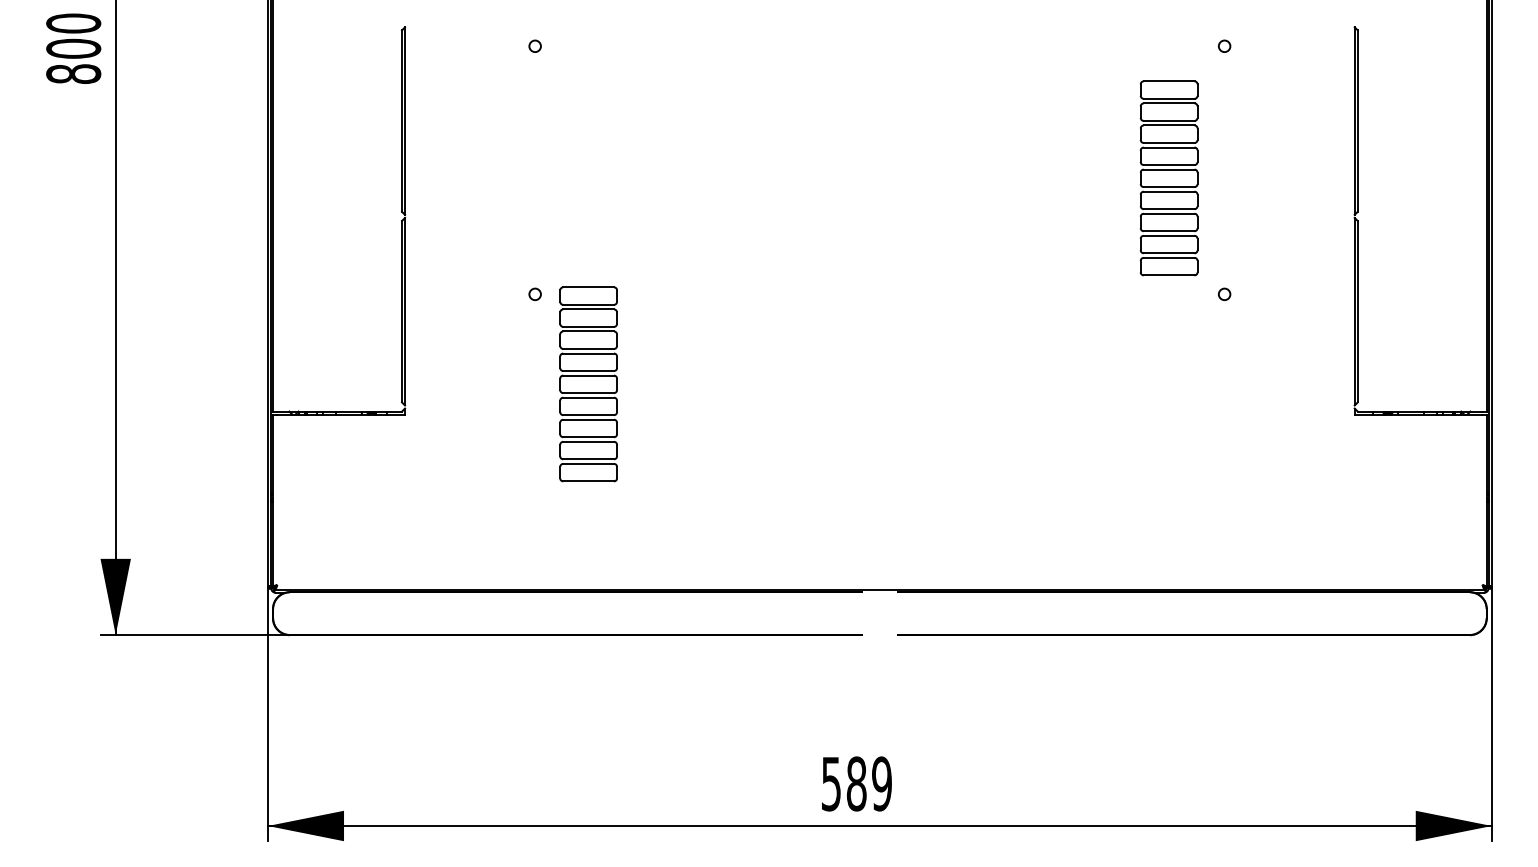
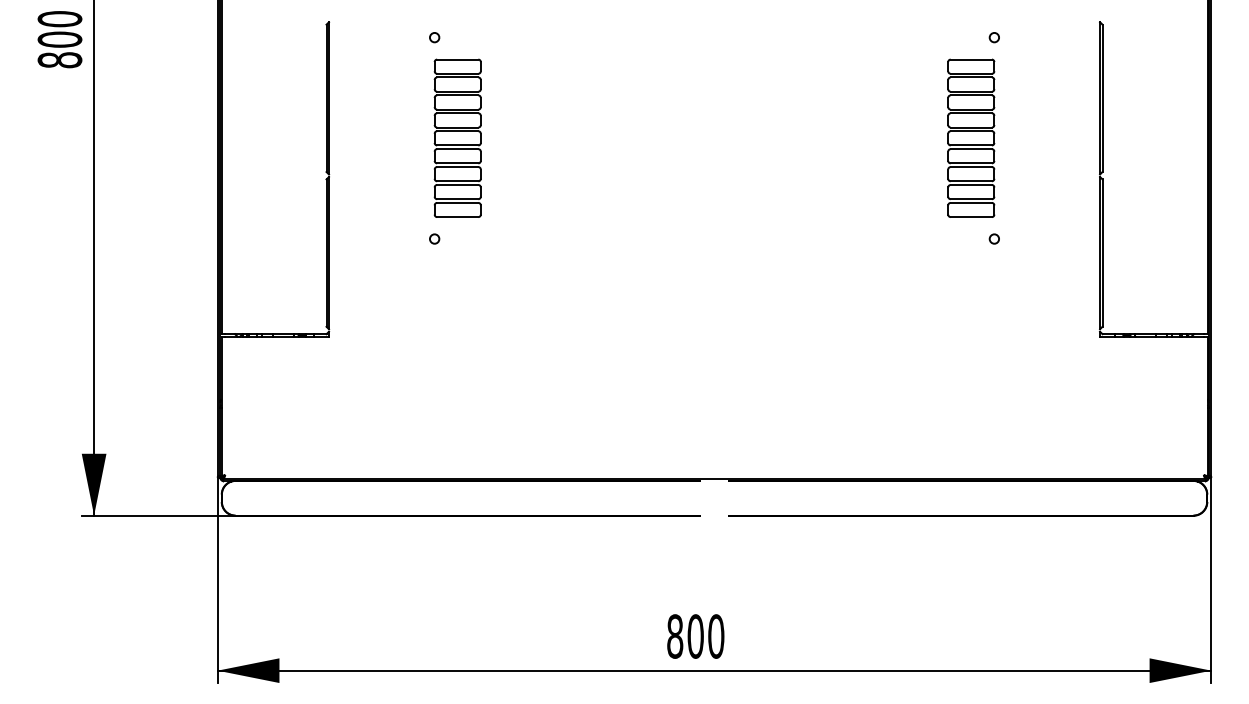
part: (1168, 178) -> (970, 138), moved
part: (588, 384) -> (457, 138), moved
text: (856, 783) -> (695, 636), 589 -> 800

